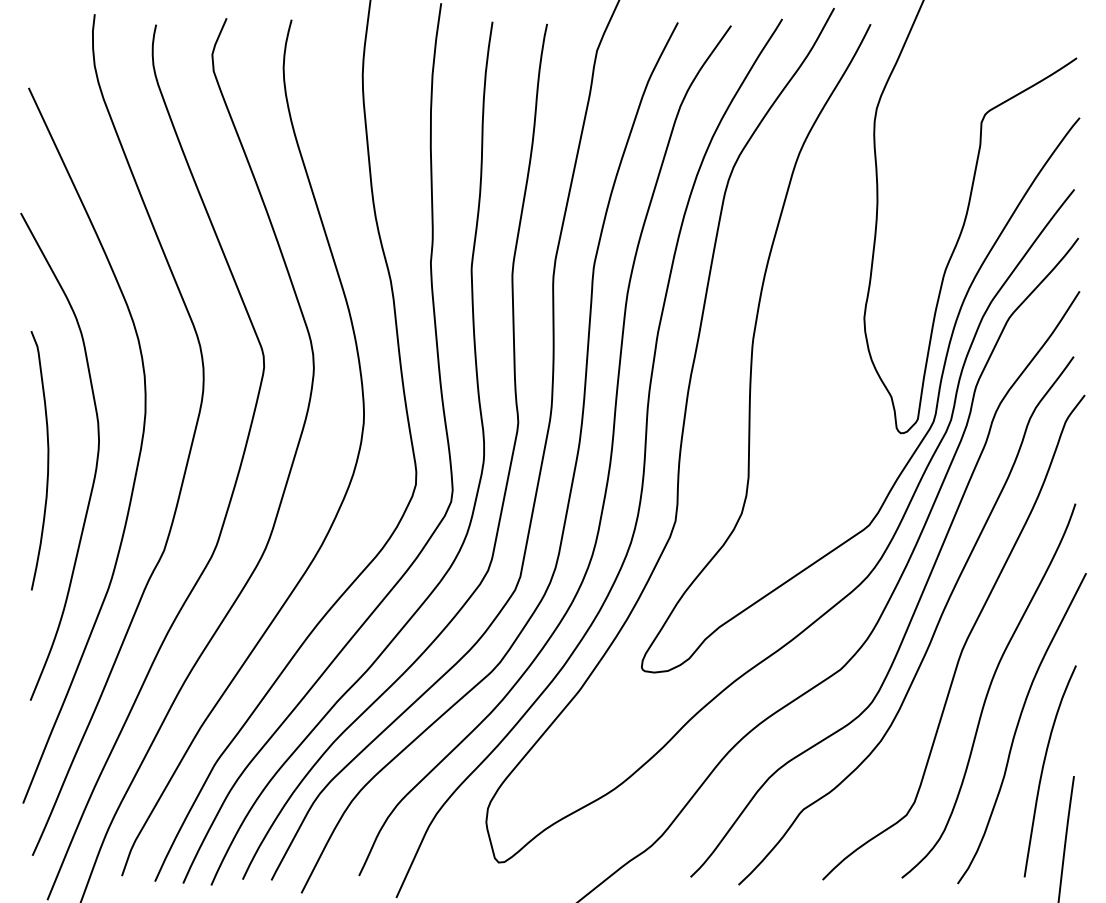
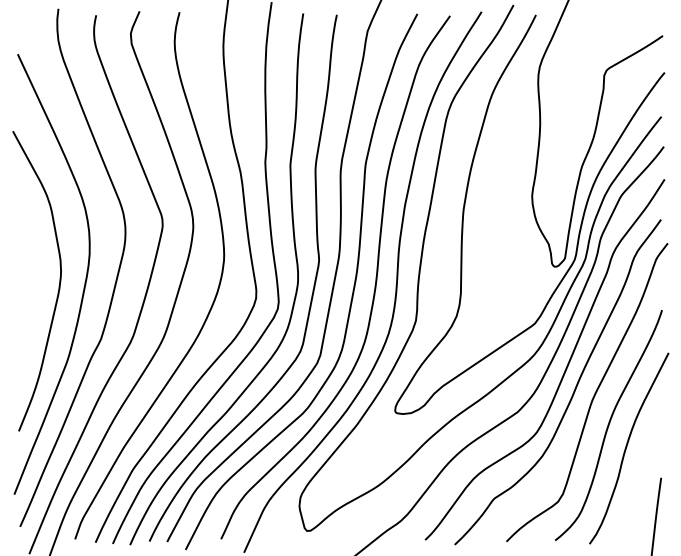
curve: (46, 460) -> (28, 283), removed
curve: (1043, 770) -> (642, 474), removed

